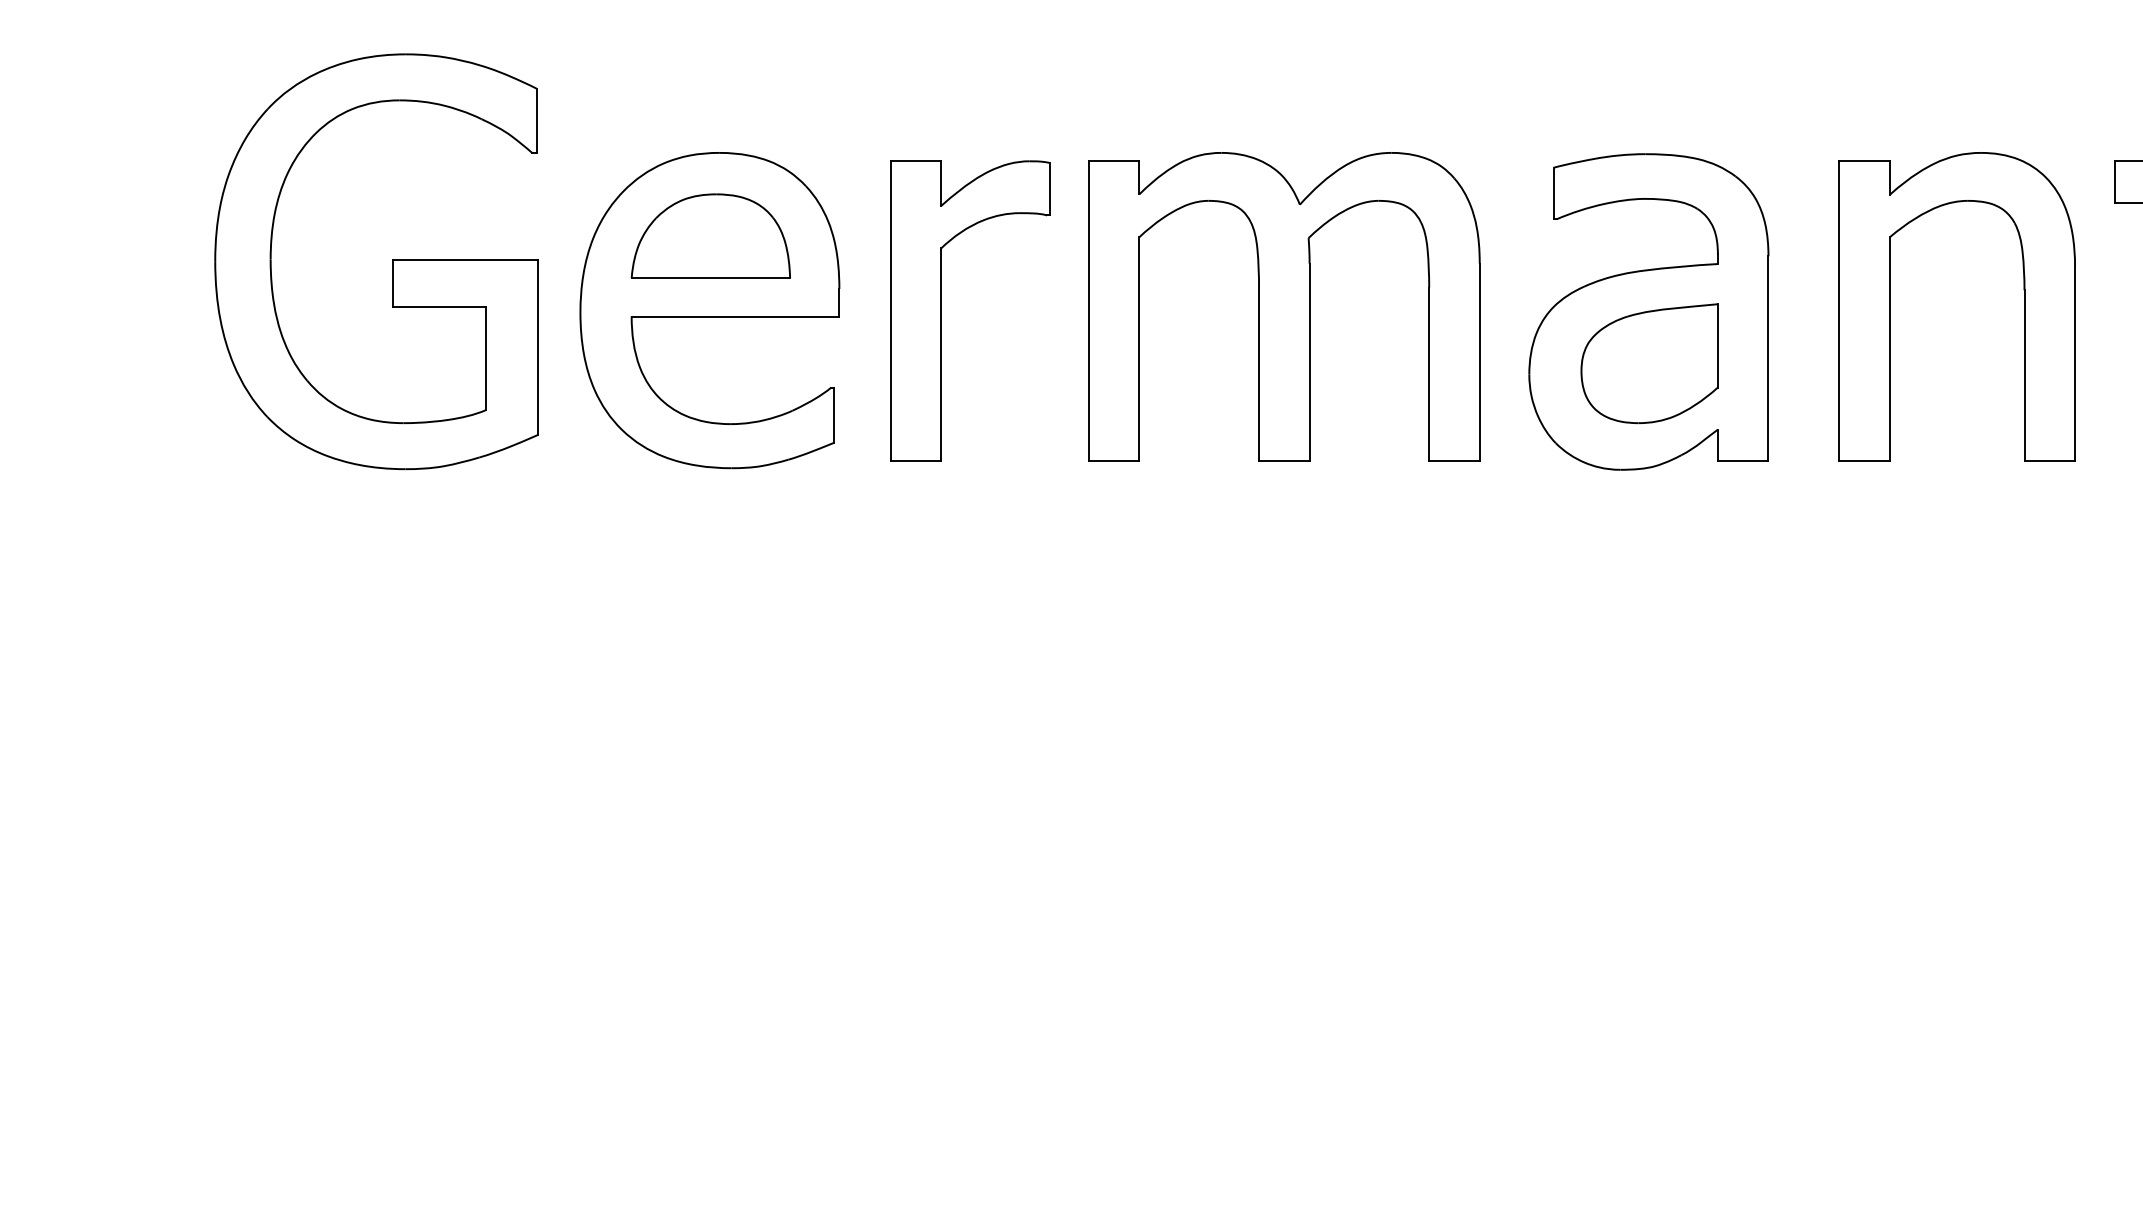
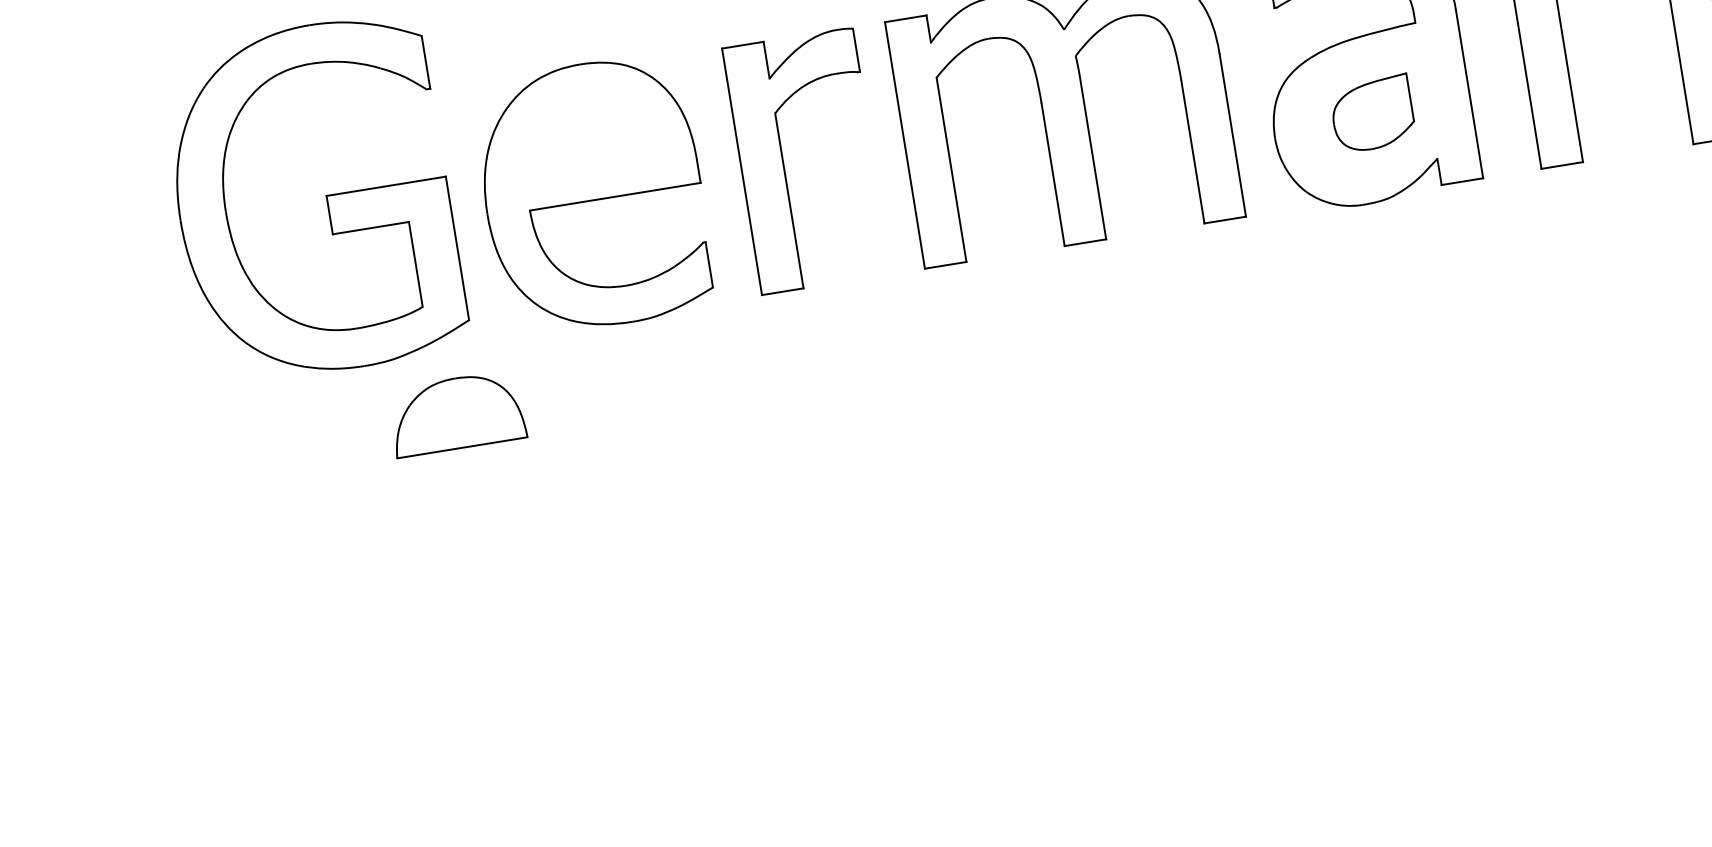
part: (710, 235) -> (456, 412), moved
part: (1649, 363) -> (1372, 113), size x0.7

